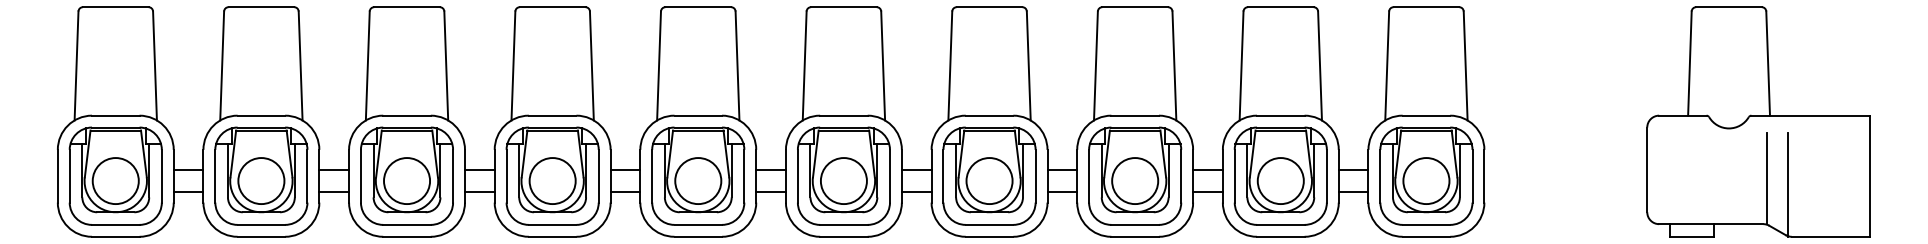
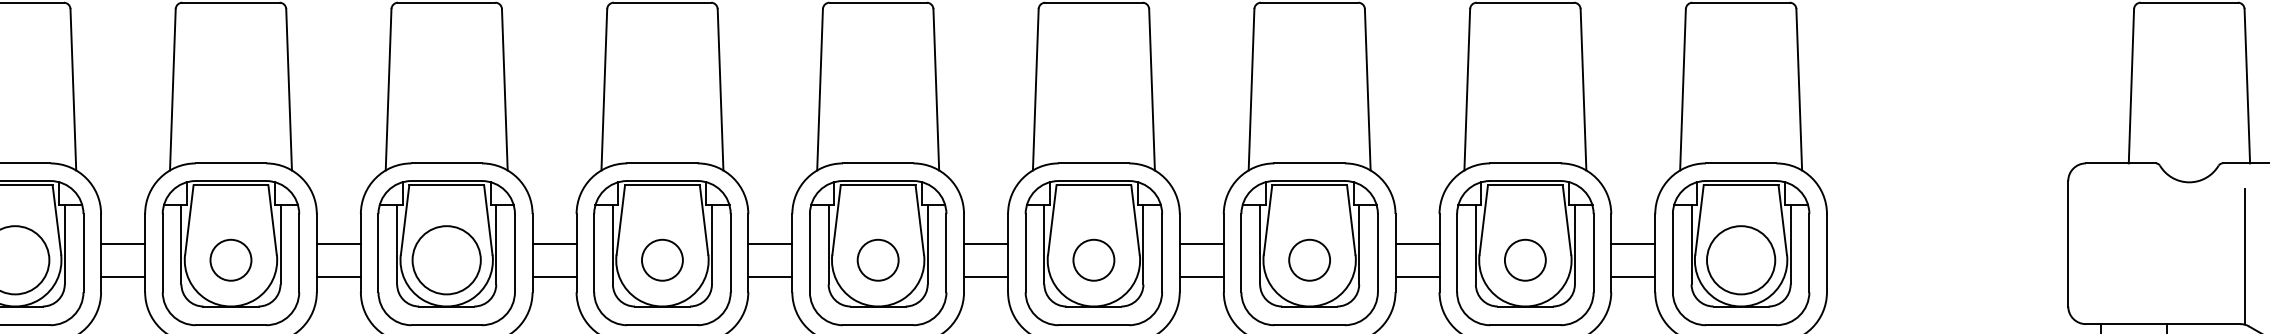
circle: (407, 181) -> (231, 260), size x0.6
circle: (698, 181) -> (662, 260), size x0.6
circle: (843, 181) -> (877, 260), size x0.6
circle: (989, 181) -> (1093, 260), size x0.6
circle: (1135, 181) -> (1310, 260), size x0.6
circle: (1280, 181) -> (1524, 260), size x0.6

